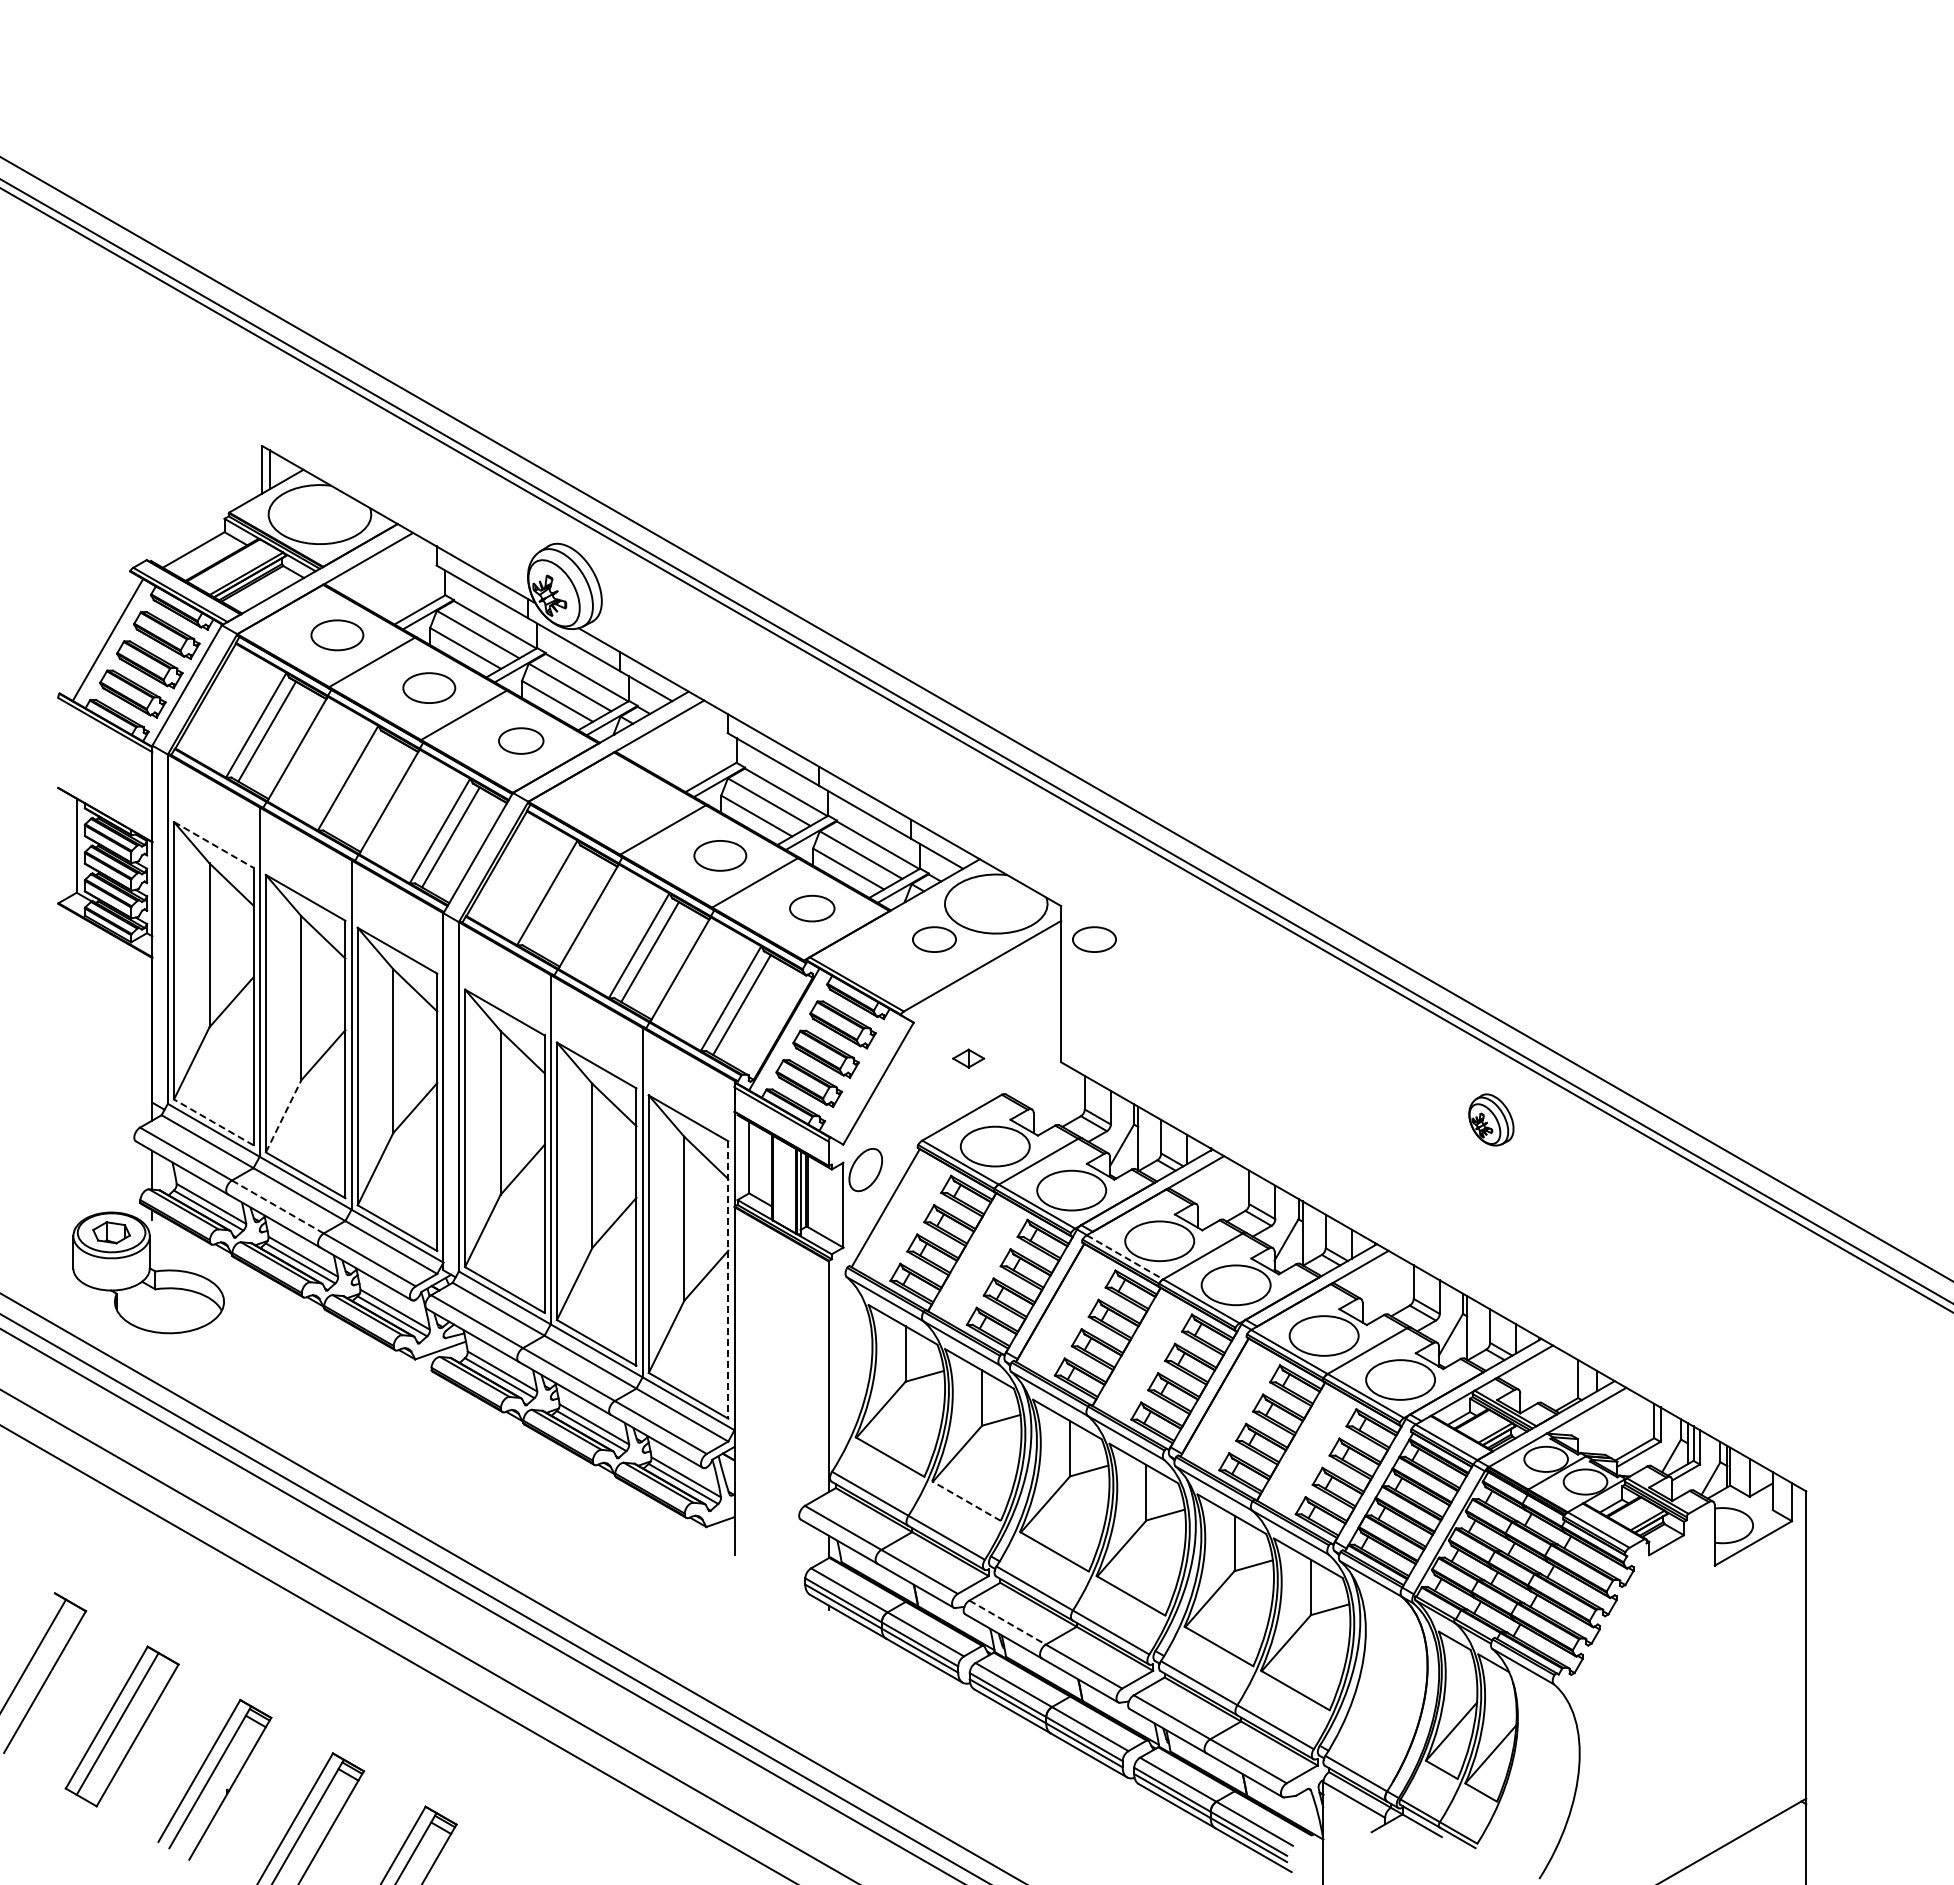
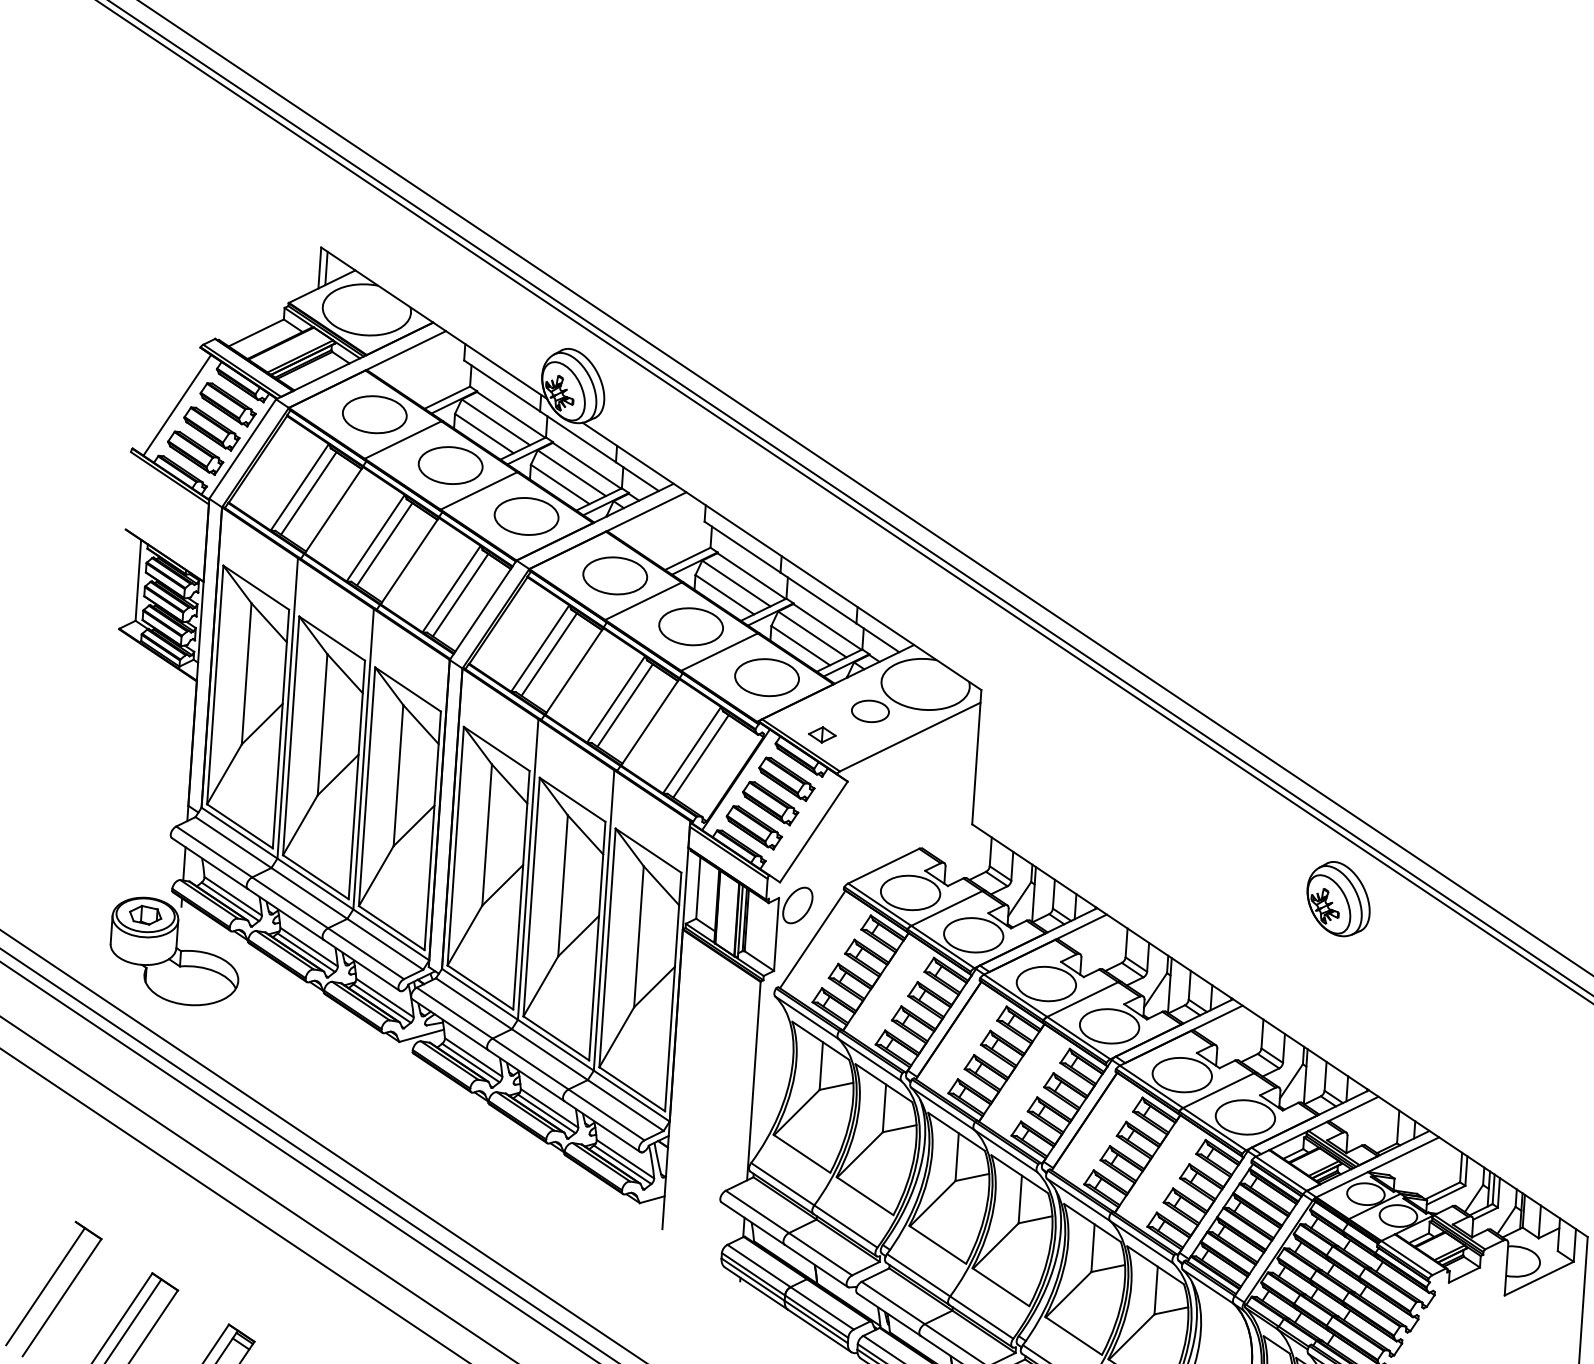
part: (337, 635) -> (374, 414), size x1.43
part: (429, 687) -> (450, 465), size x1.43
part: (521, 740) -> (526, 515), size x1.67
line: (358, 784) -> (384, 544), added
part: (628, 802) -> (615, 575), added
line: (213, 844) -> (256, 587), dashed -> solid
part: (720, 855) -> (691, 626), size x1.43
line: (558, 899) -> (549, 654), added
part: (812, 908) -> (767, 677), size x1.67
part: (1094, 939) -> (1008, 720), removed
part: (968, 1058) -> (822, 734), moved
line: (283, 1115) -> (300, 824), dashed -> solid
part: (1491, 1119) -> (1338, 898), size x1.67
line: (213, 1122) -> (239, 826), dashed -> solid
line: (278, 1207) -> (290, 903), dashed -> solid
line: (1125, 1257) -> (1016, 995), dashed -> solid
line: (728, 1279) -> (673, 991), dashed -> solid
line: (966, 1501) -> (865, 1196), dashed -> solid
line: (1008, 1622) -> (894, 1302), dashed -> solid

